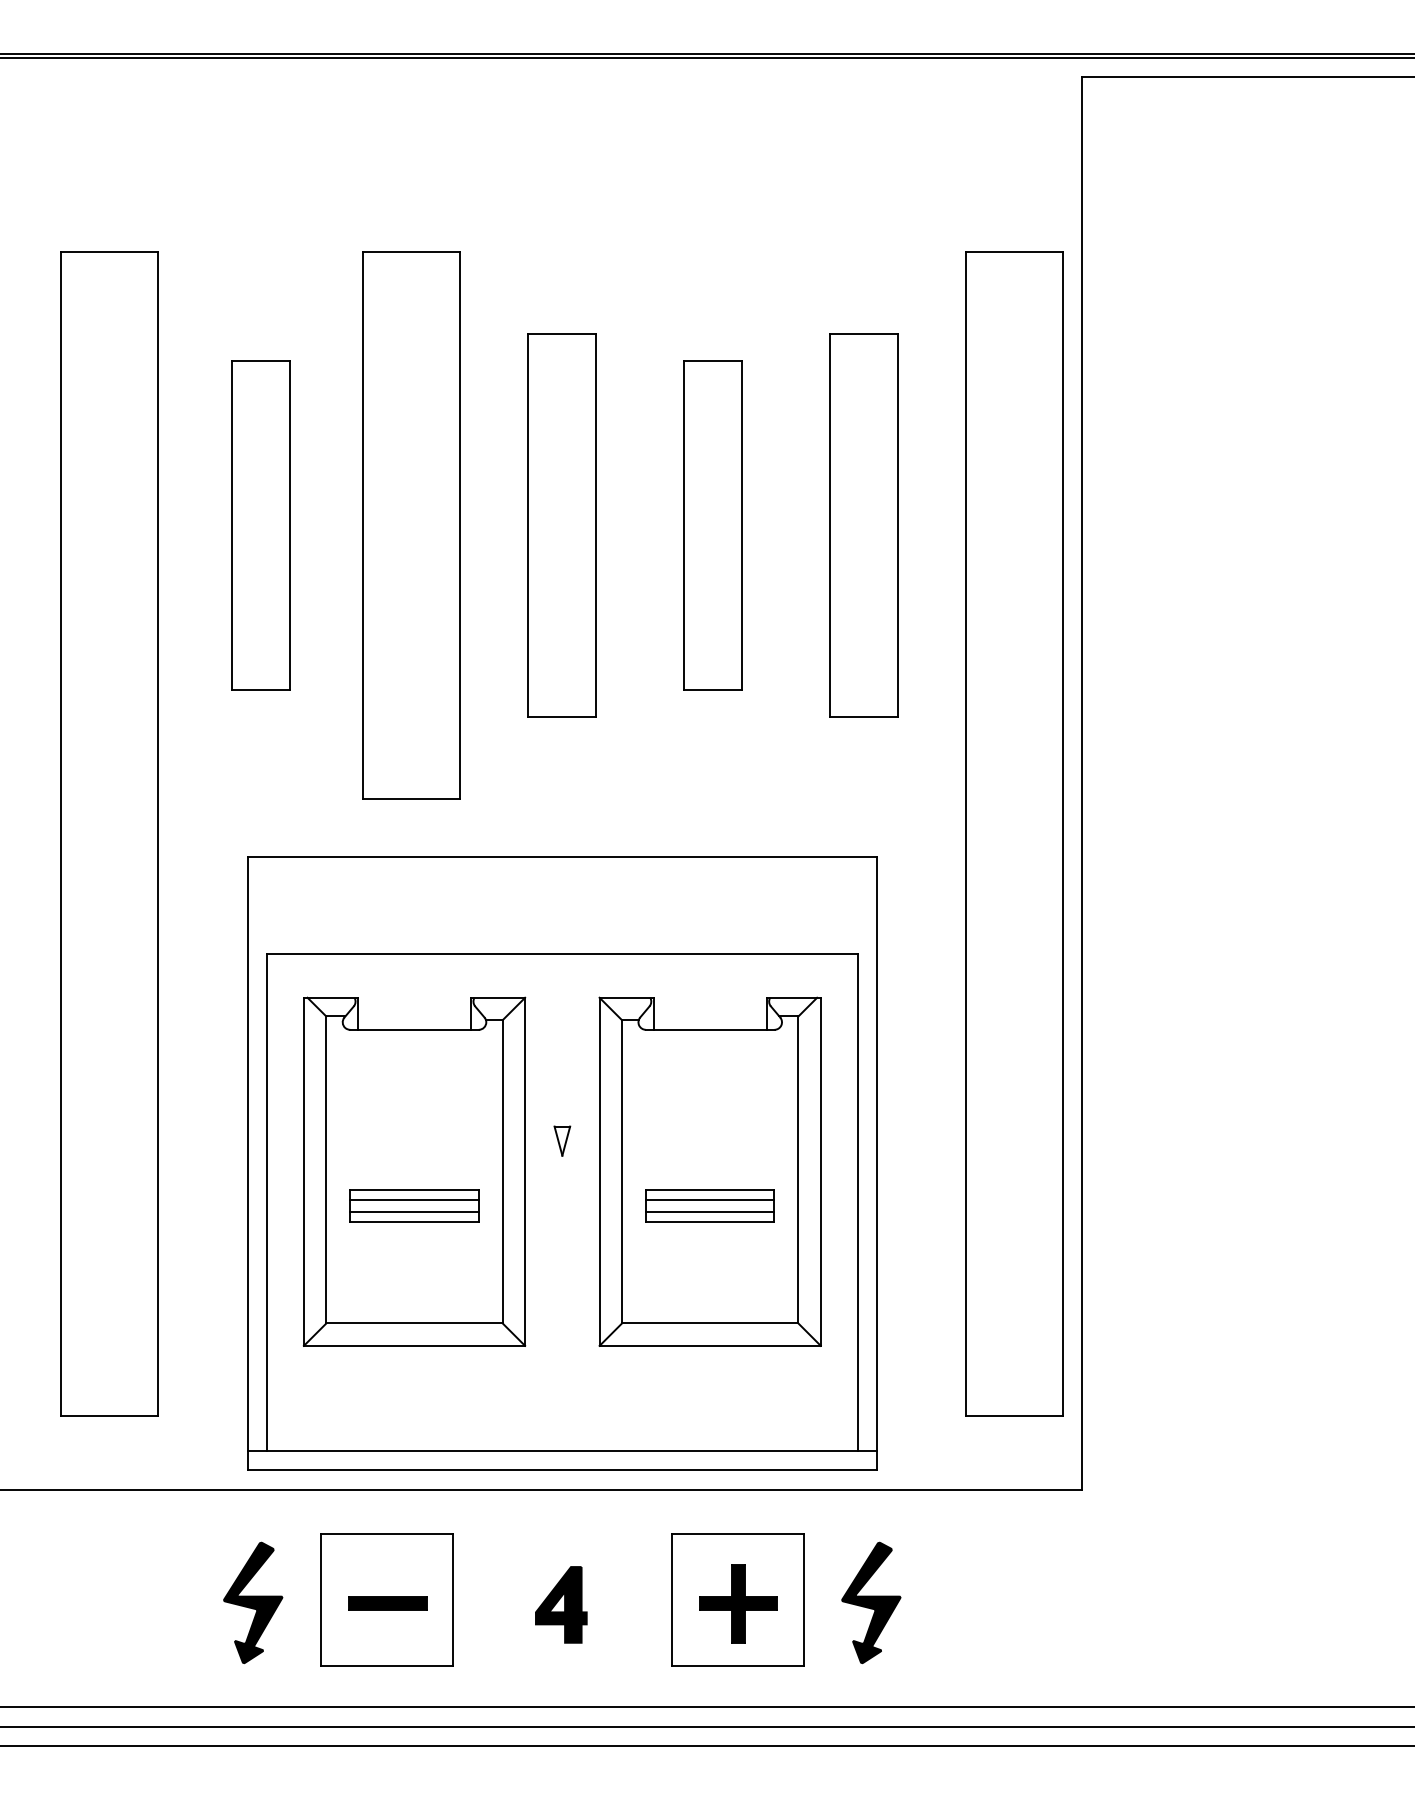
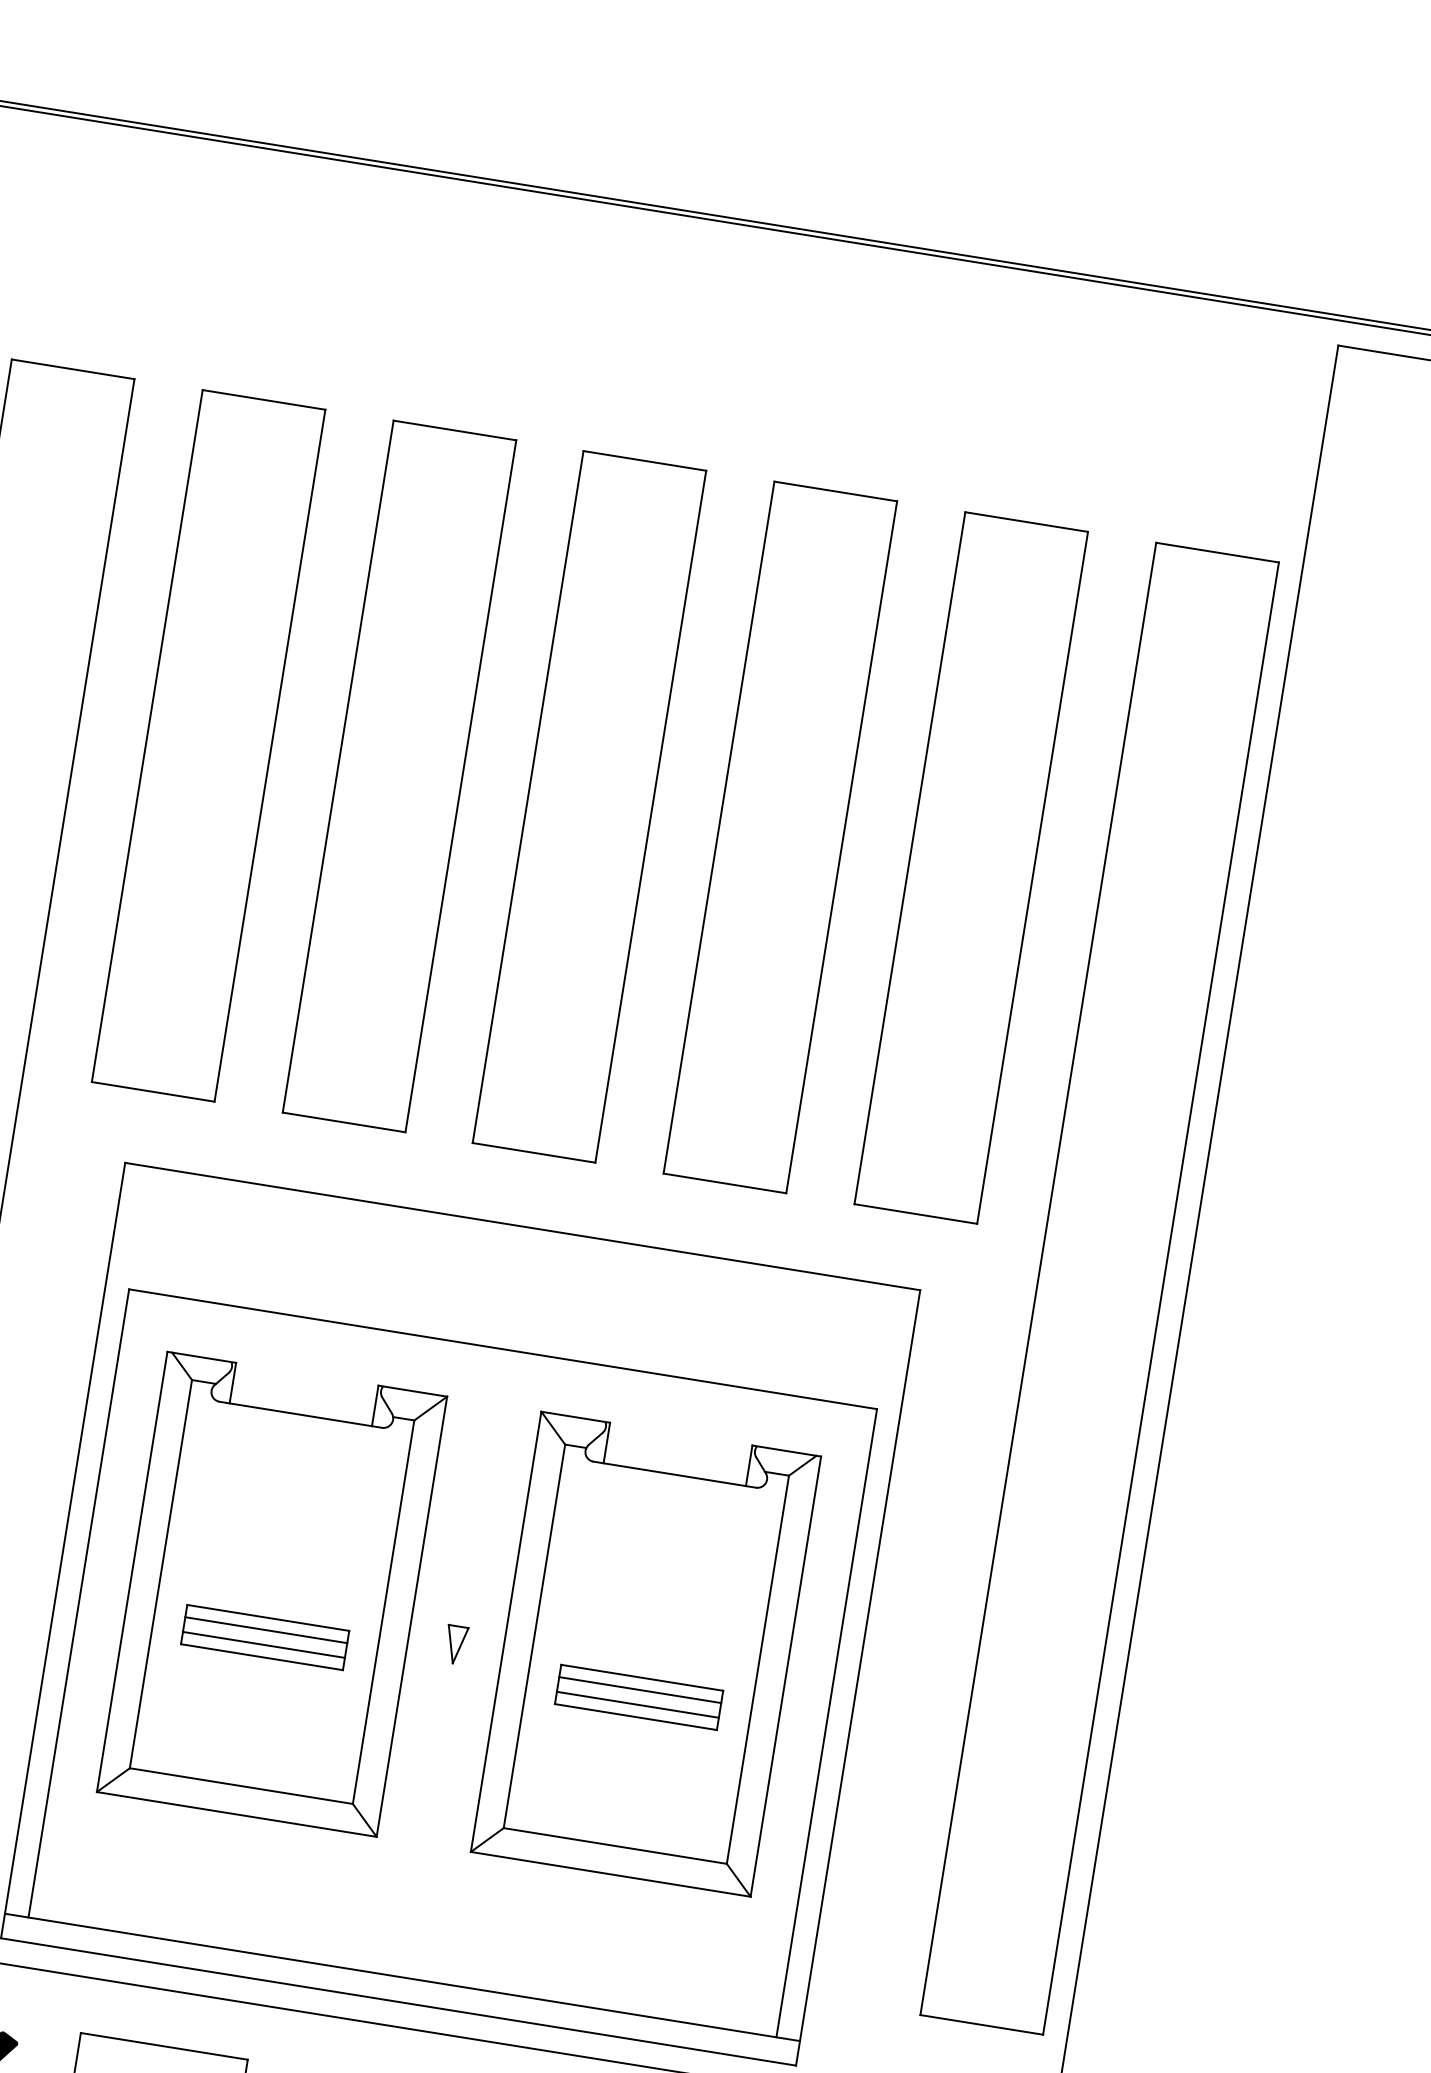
part: (260, 525) -> (208, 745), size x1.67
part: (561, 525) -> (588, 806), size x1.43
part: (712, 525) -> (779, 837), size x1.67
part: (863, 525) -> (970, 867), size x1.43
part: (562, 1140) -> (456, 1644), moved

